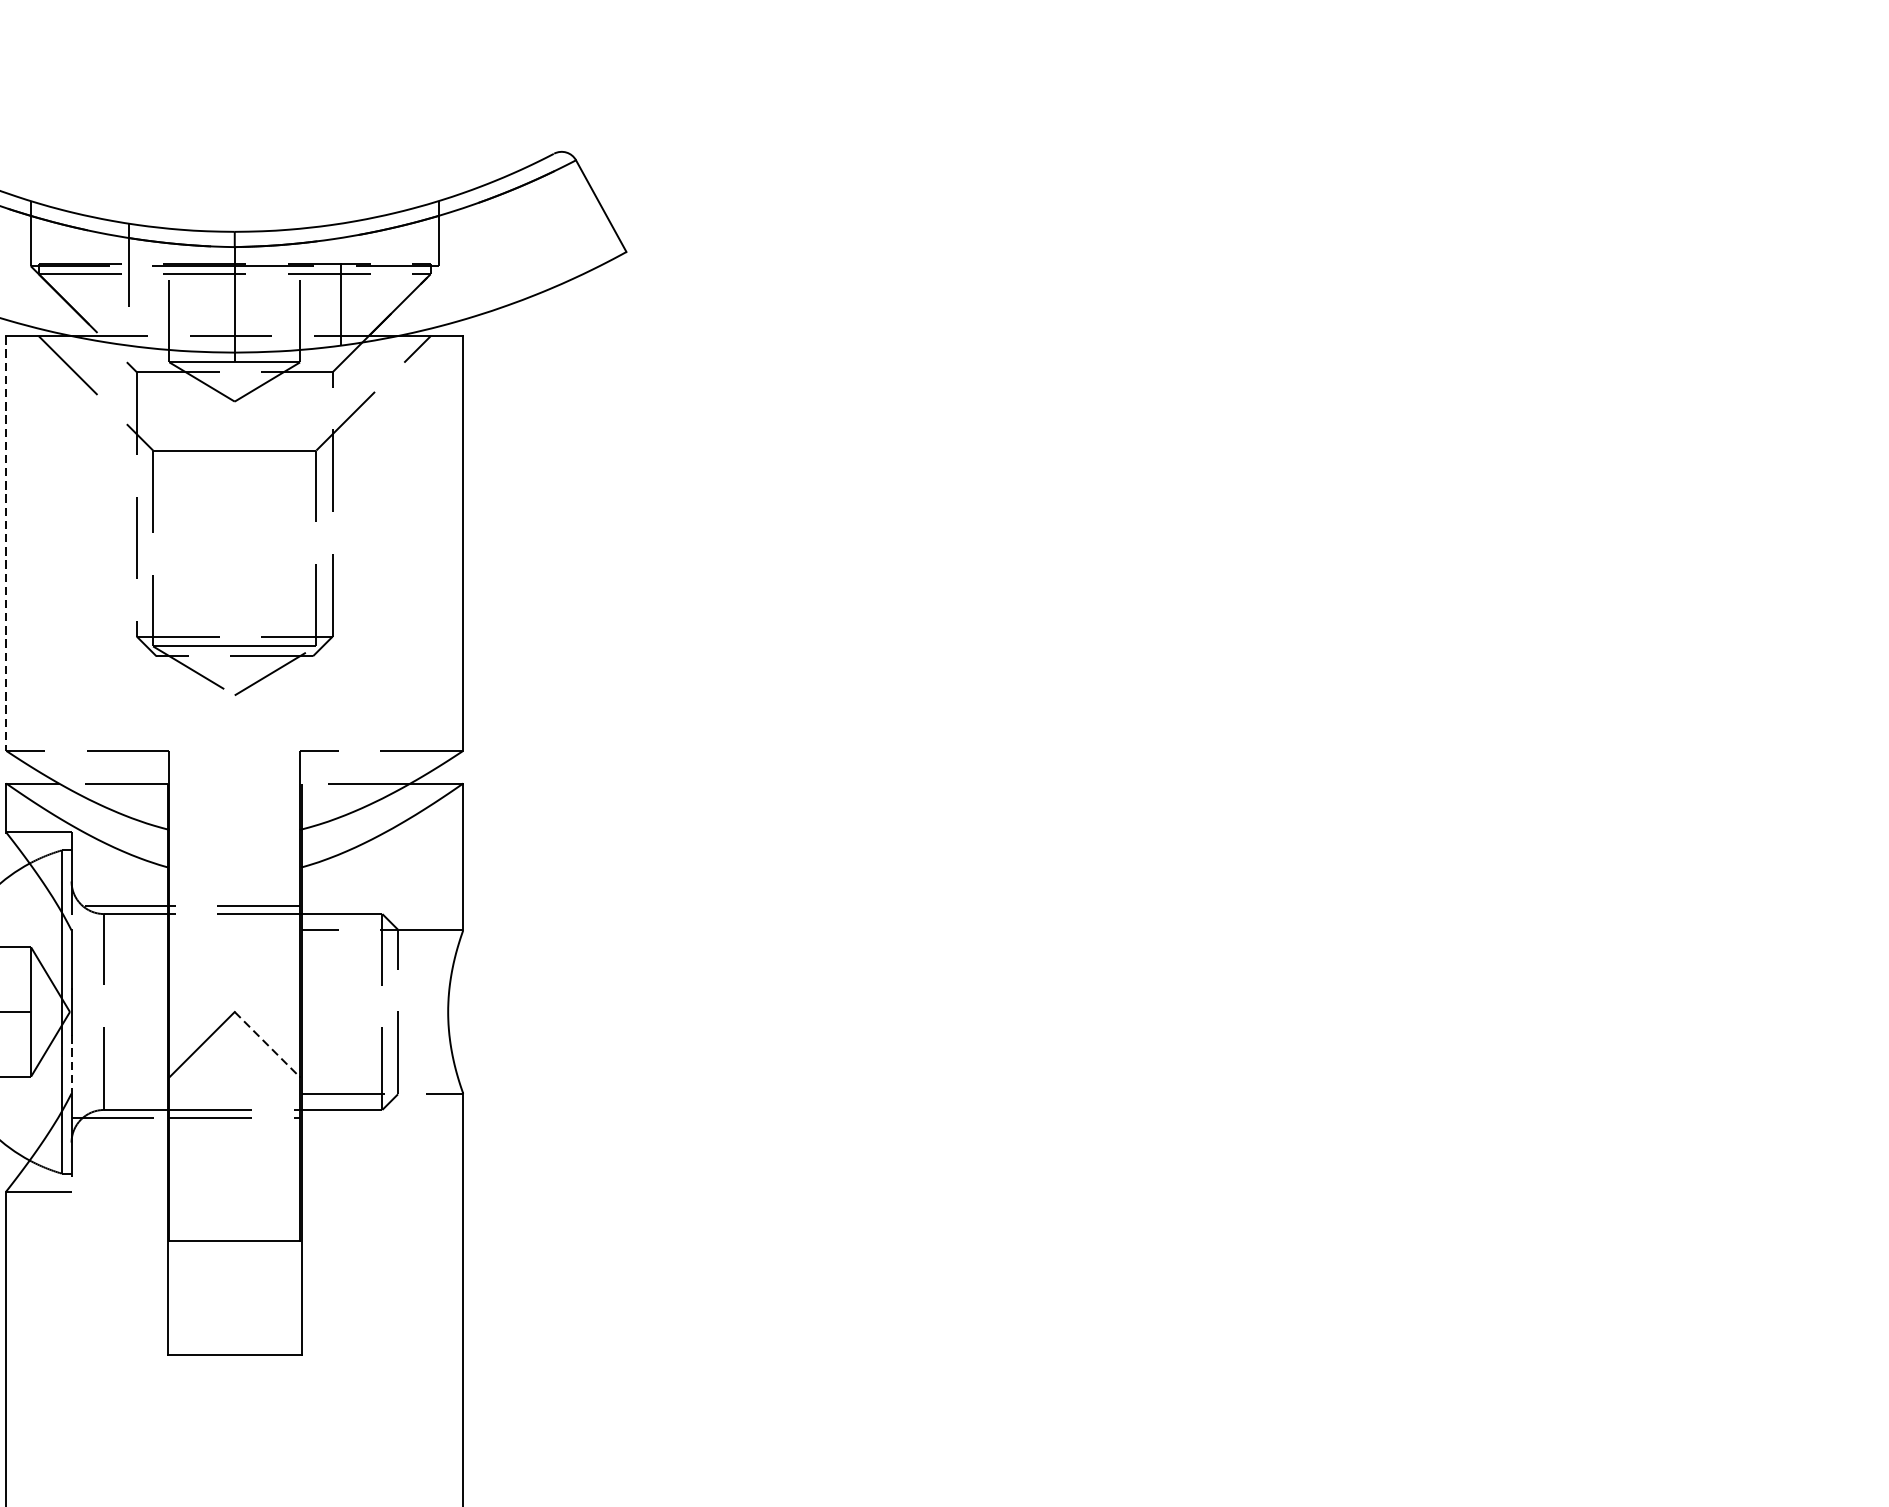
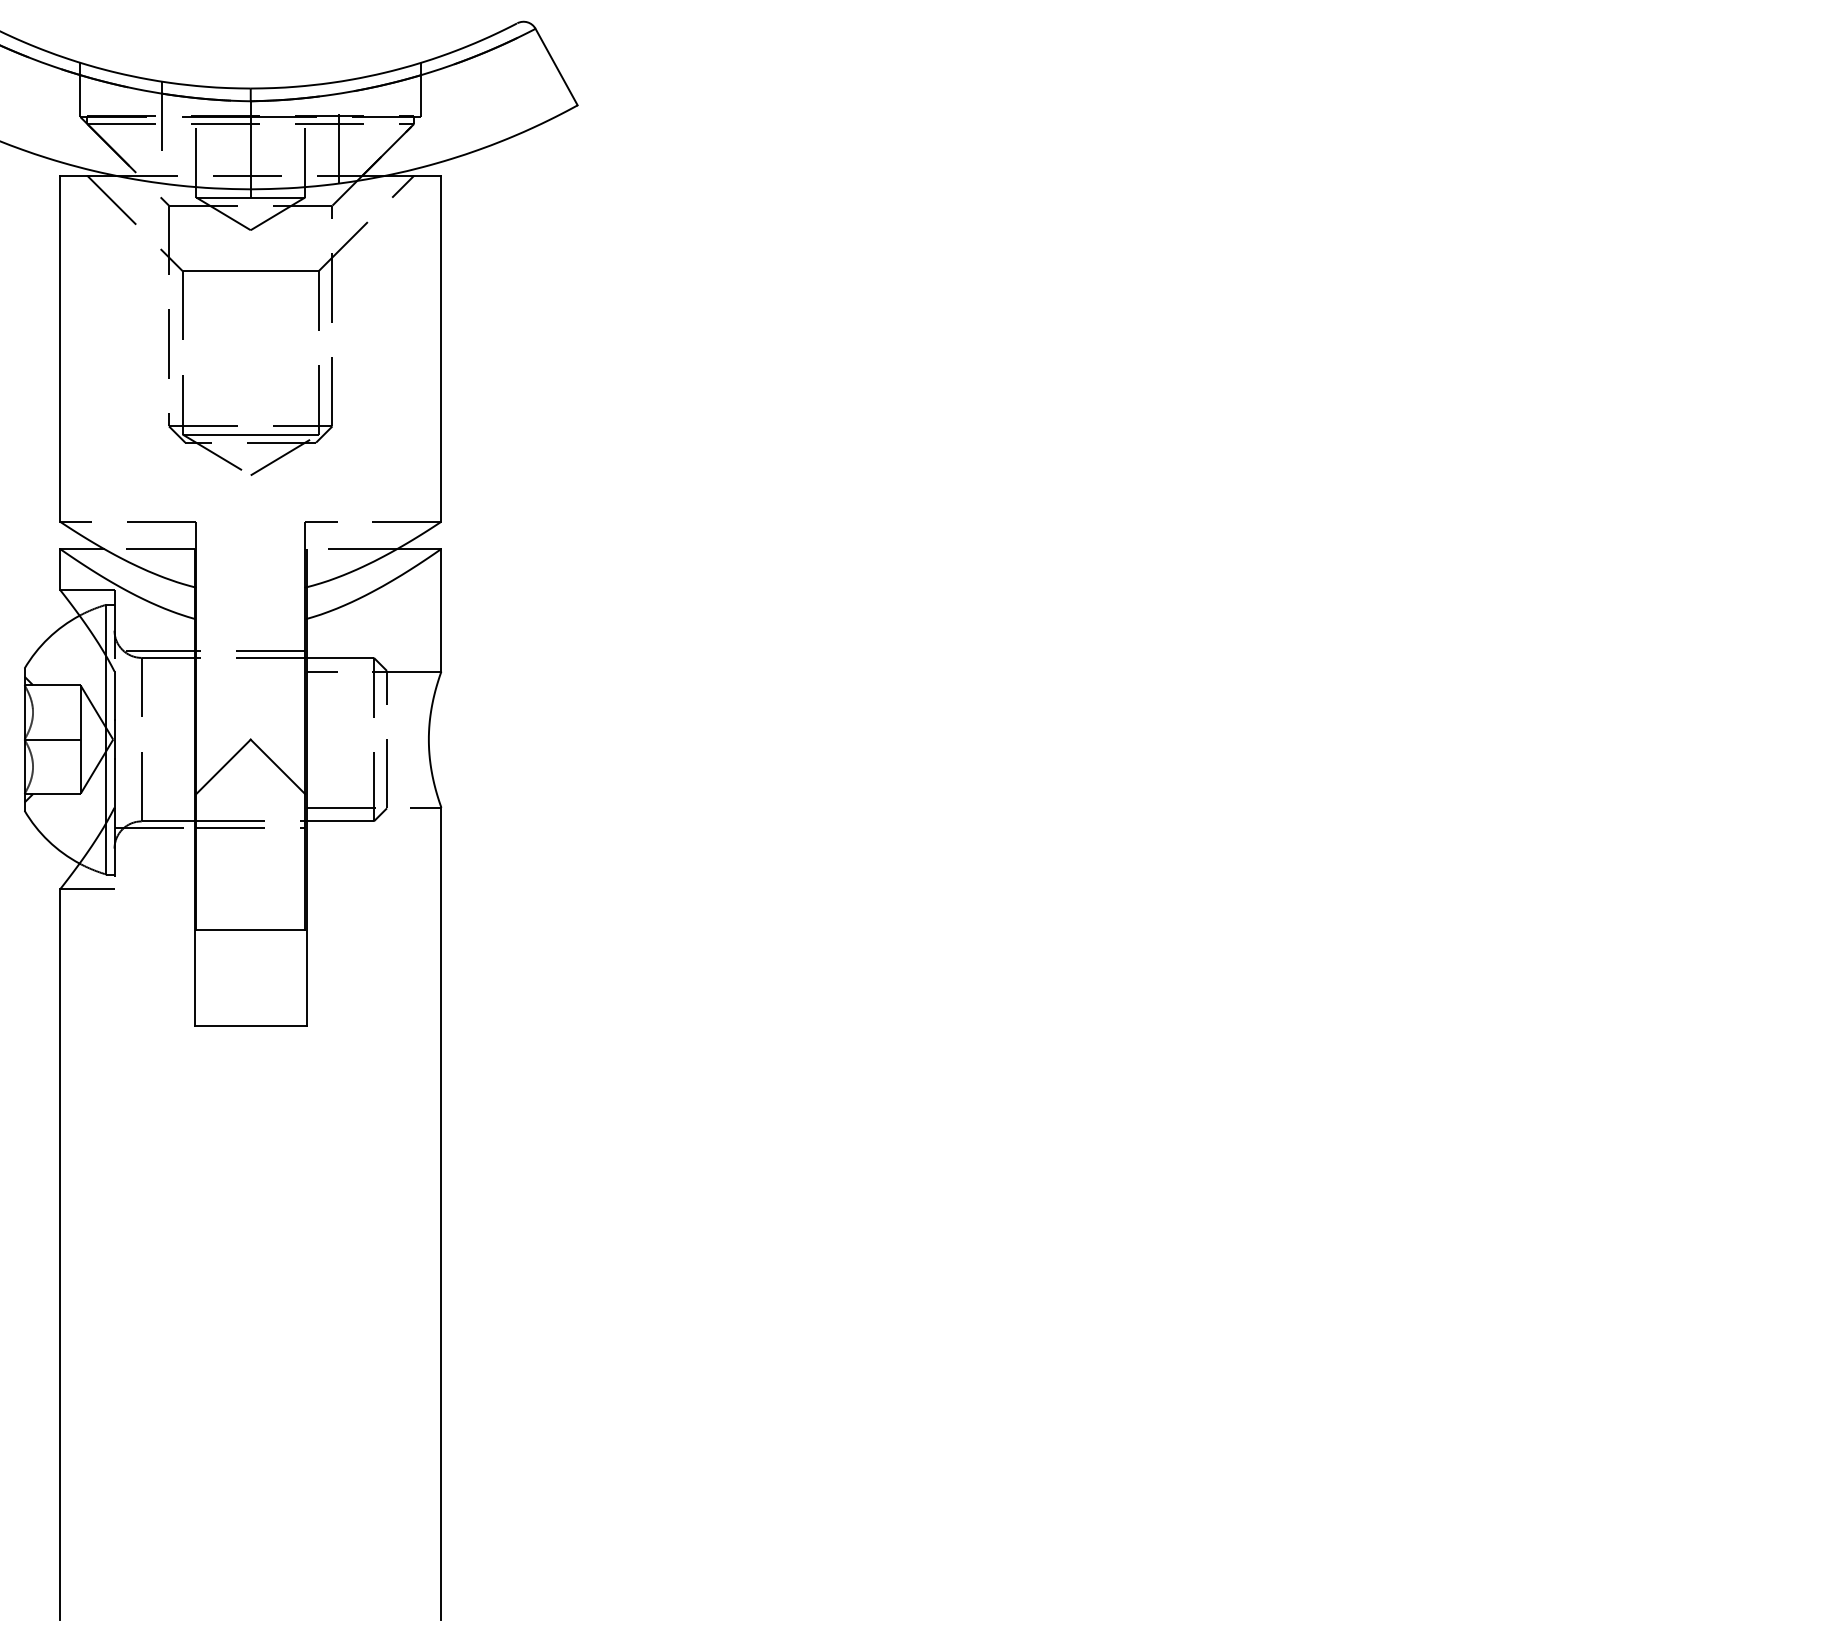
line: (6, 544) -> (60, 349), dashed -> solid
line: (266, 1044) -> (277, 766), dashed -> solid
line: (71, 1064) -> (114, 783), dashed -> solid

